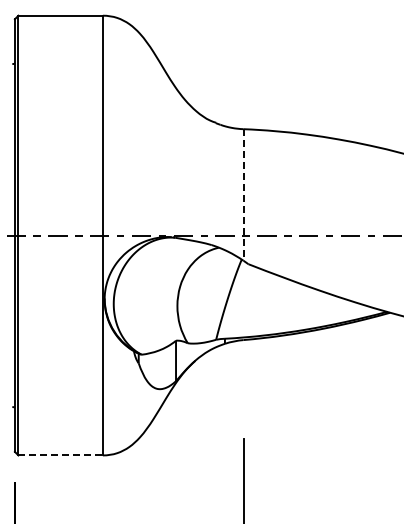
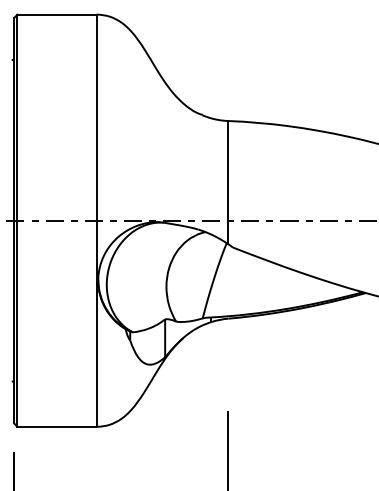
line: (243, 194) -> (228, 182), dashed -> solid
line: (61, 455) -> (57, 426), dashed -> solid

